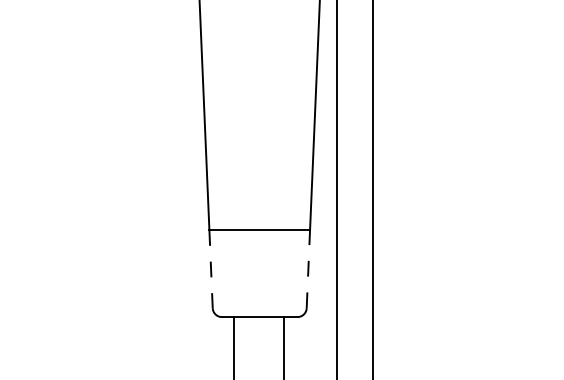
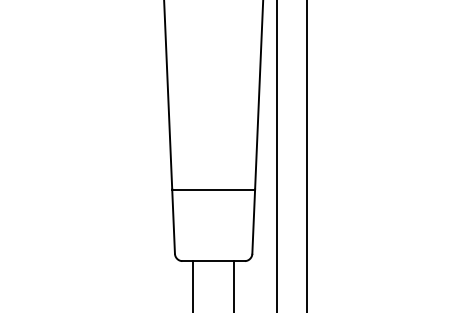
line: (308, 268) -> (253, 221), dashed -> solid
line: (211, 269) -> (173, 221), dashed -> solid

